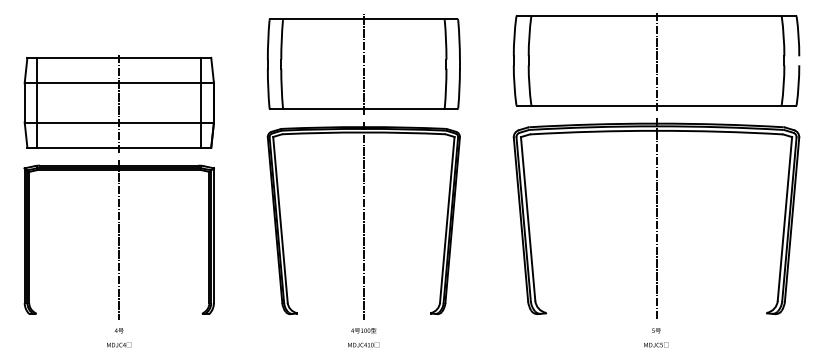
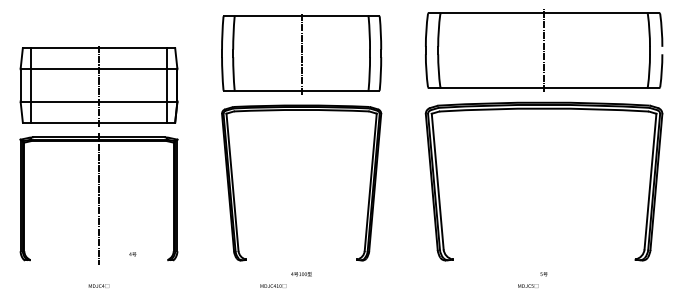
line: (656, 218) -> (544, 181), removed
line: (363, 220) -> (301, 182), removed
text: (118, 330) -> (132, 254), moved
text: (363, 344) -> (273, 285), moved
text: (656, 344) -> (528, 285), moved

